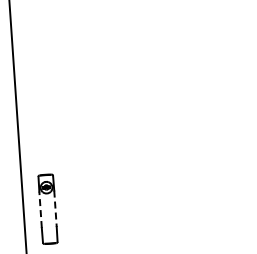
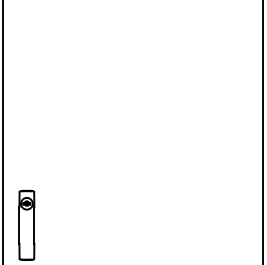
line: (40, 208) -> (19, 224), dashed -> solid
line: (55, 208) -> (34, 225), dashed -> solid

